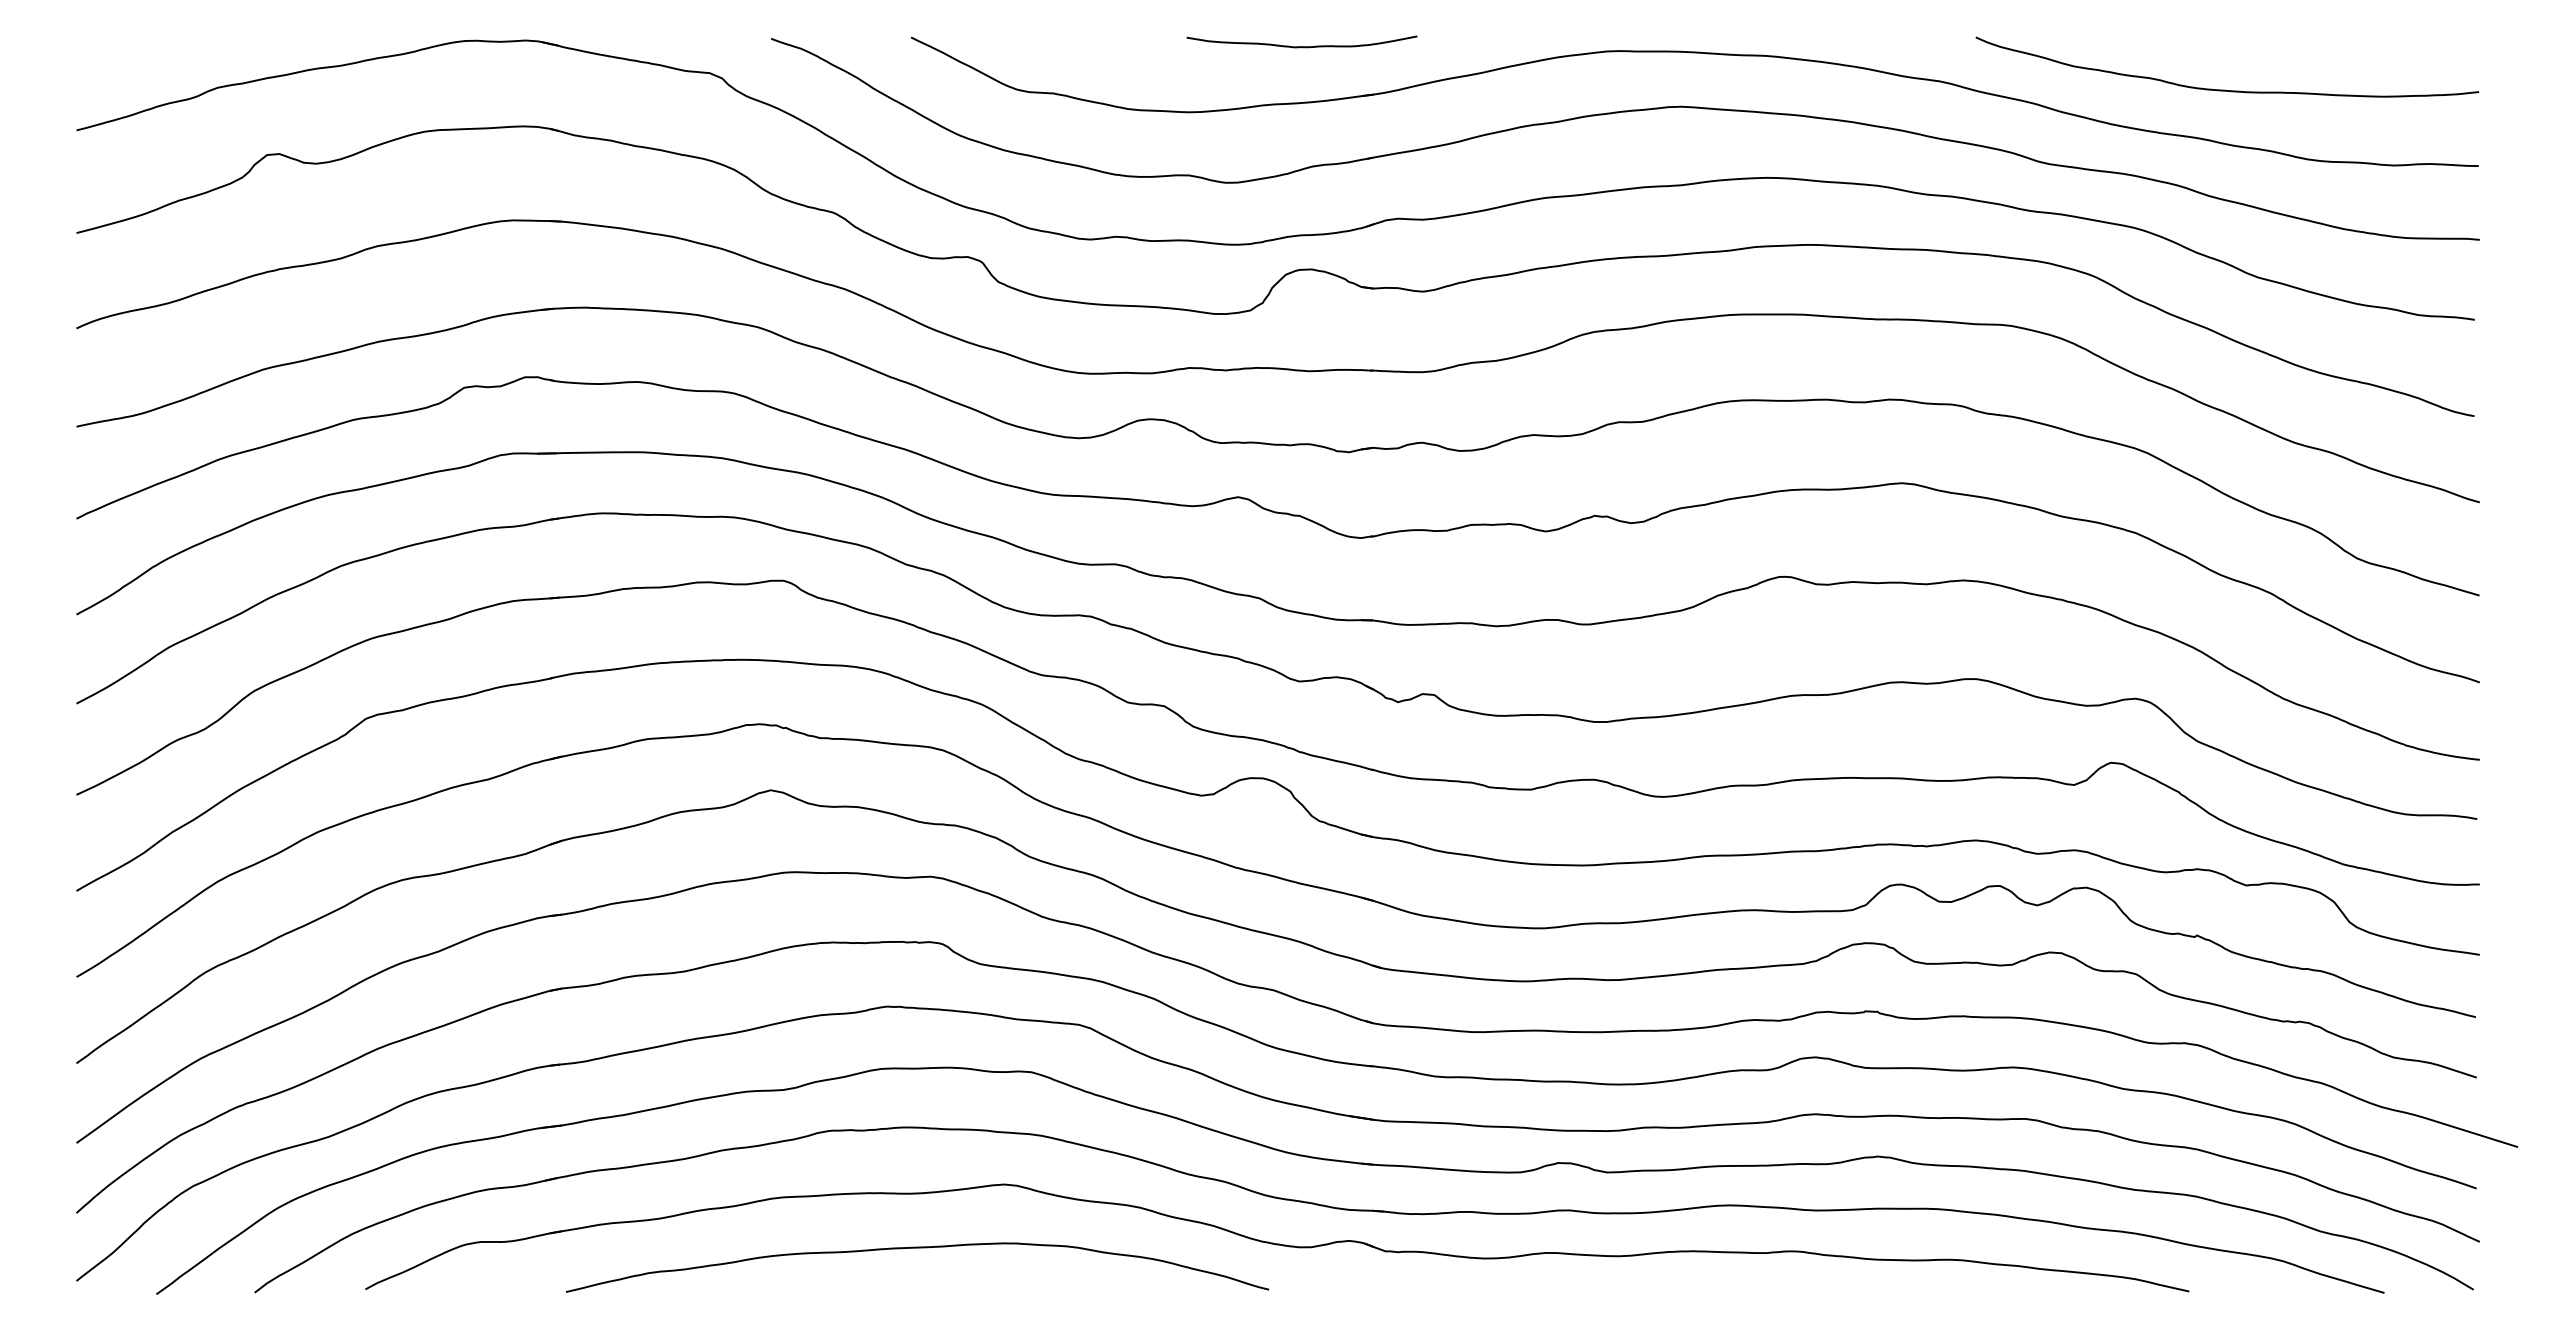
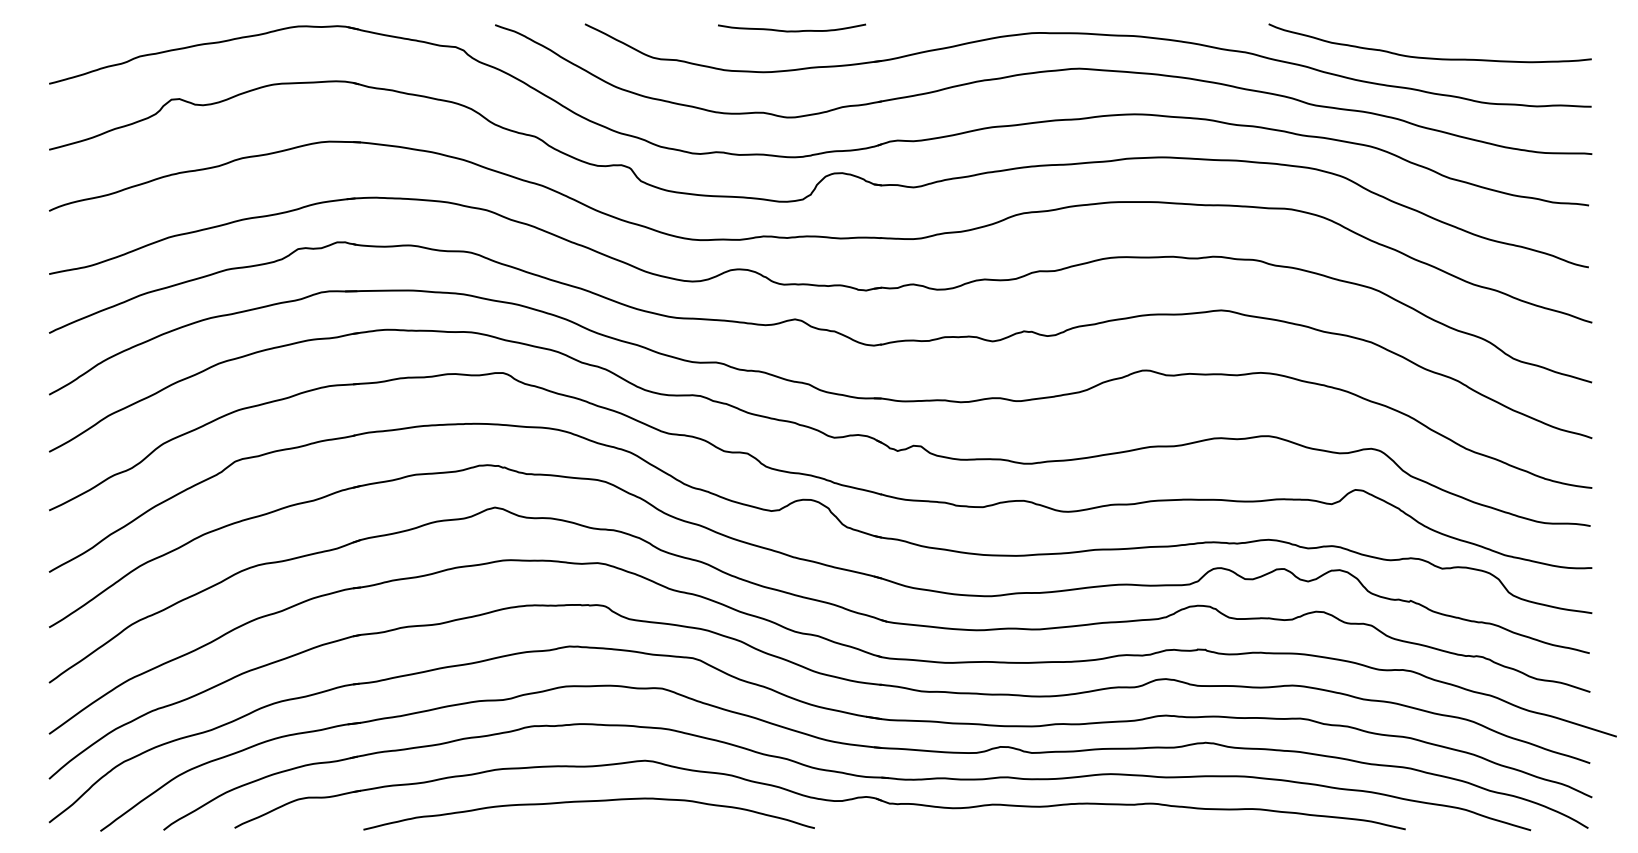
curve: (1302, 45) -> (792, 30), moved

